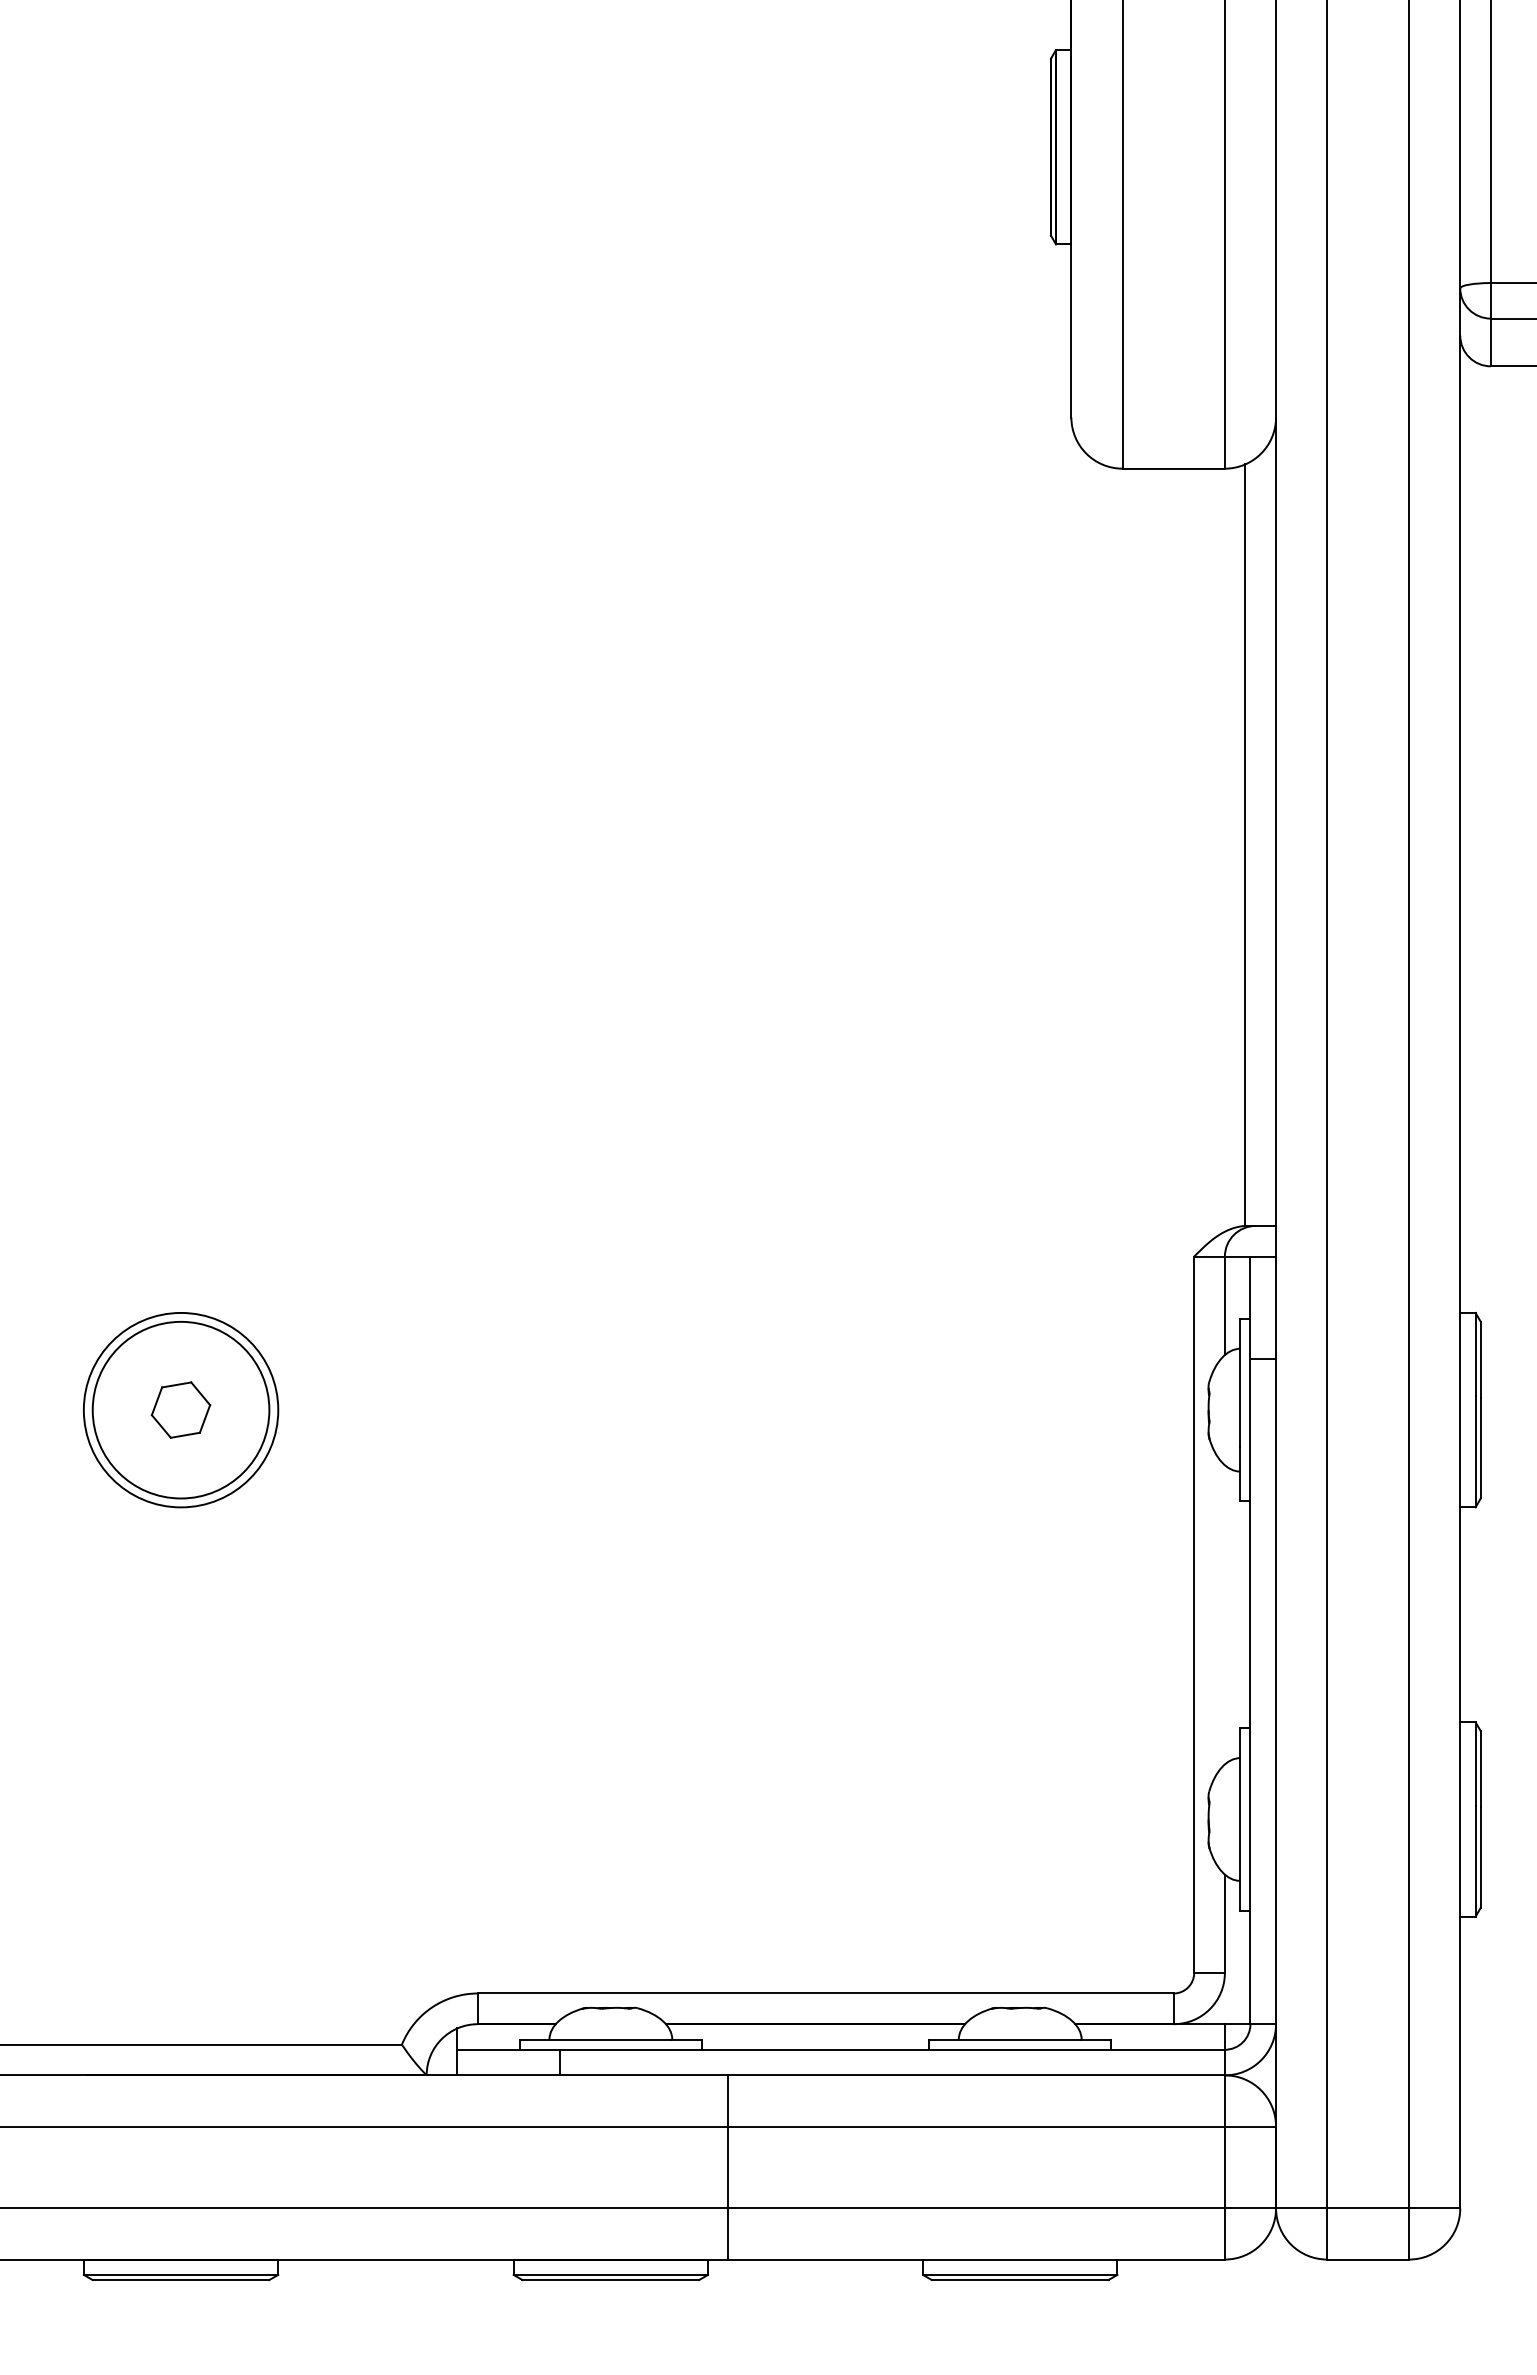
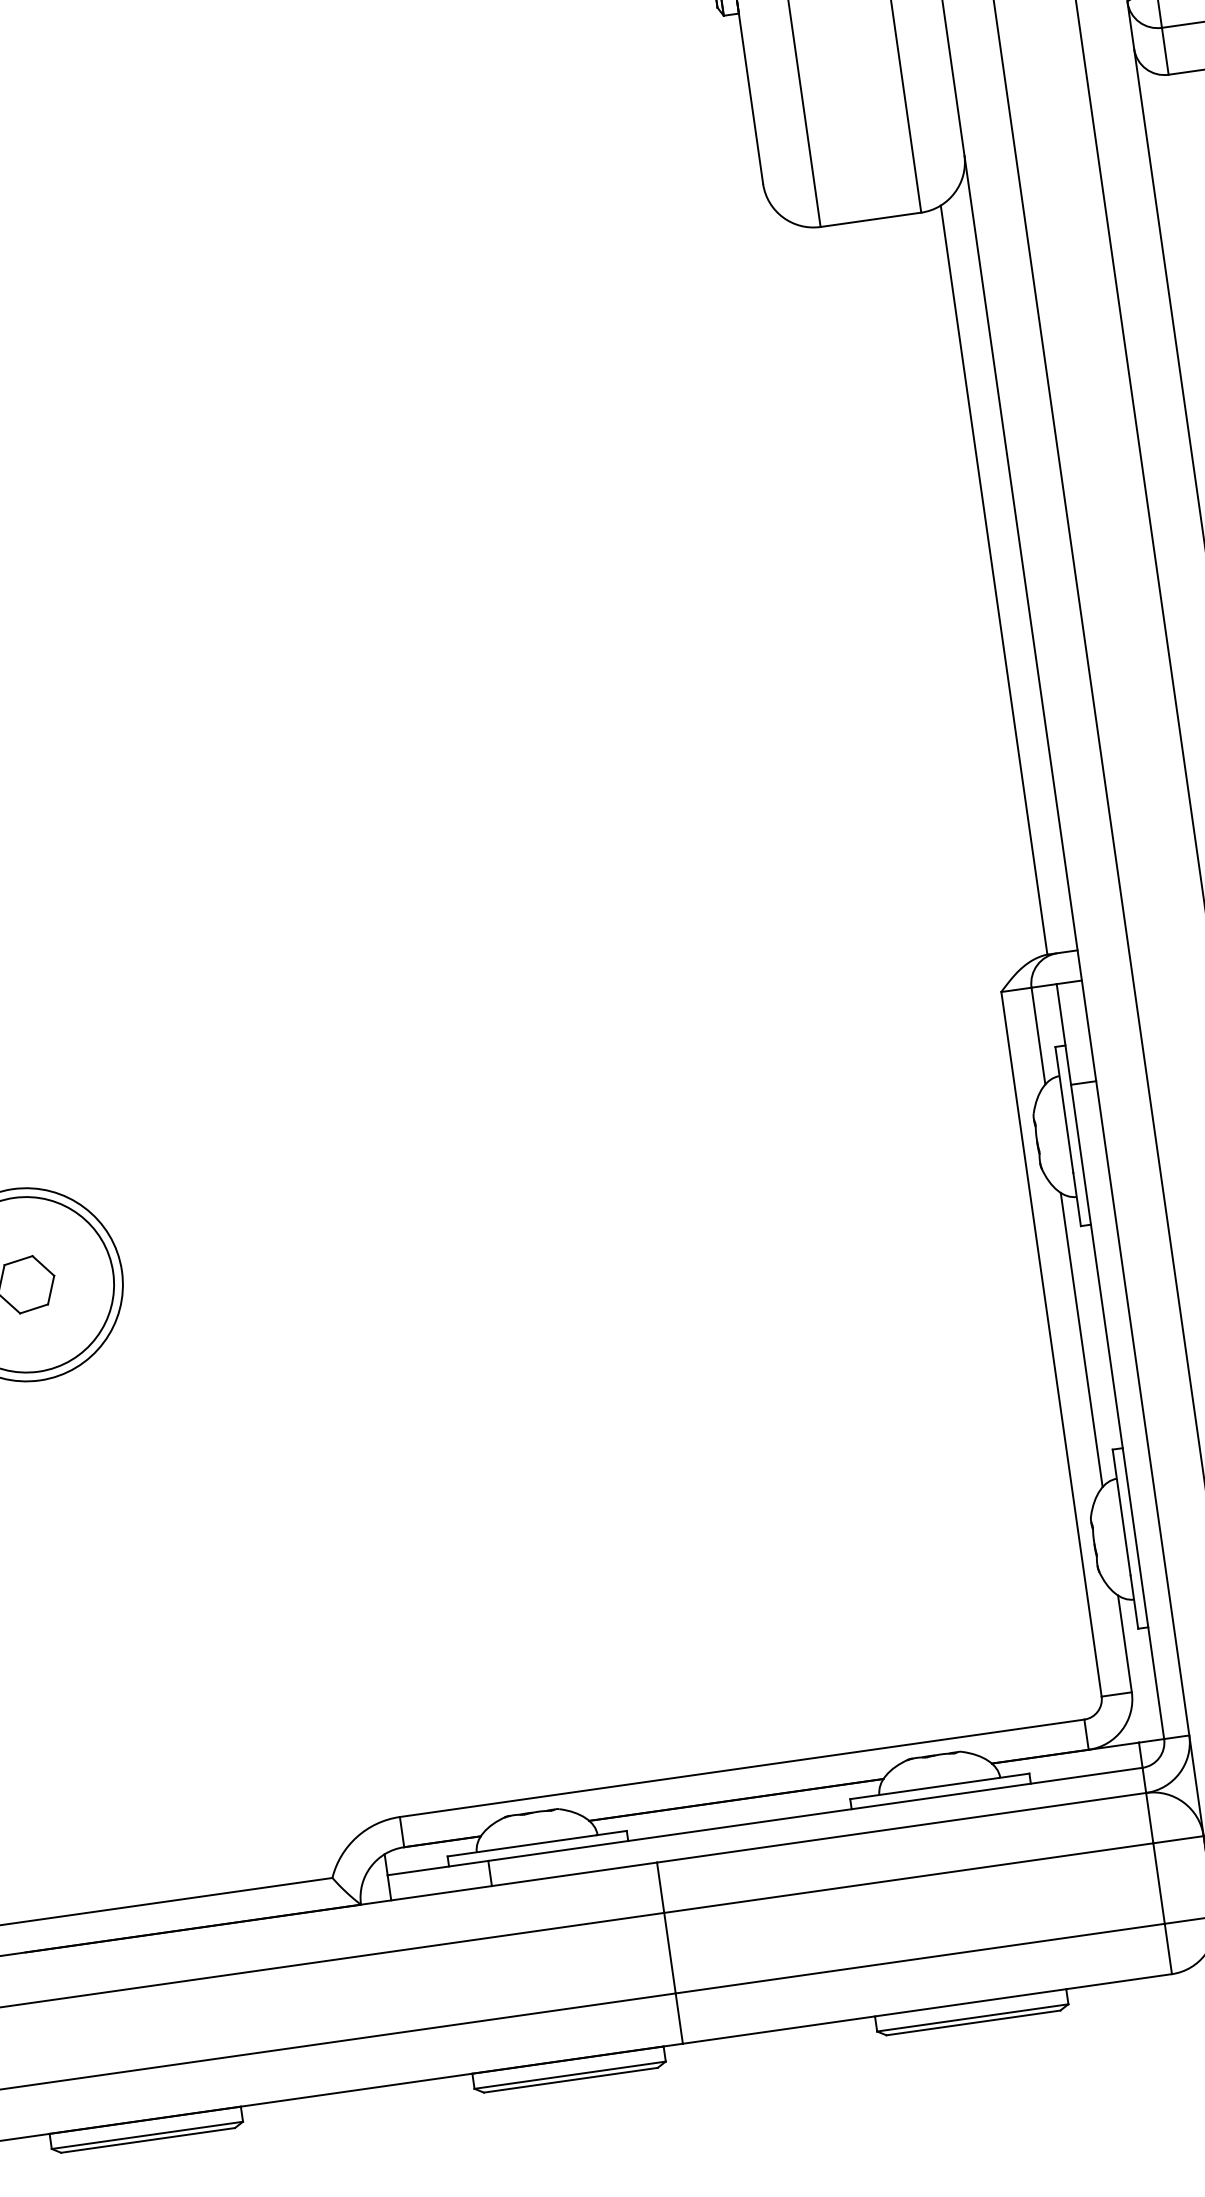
line: (1224, 1614) -> (1081, 1339), added

